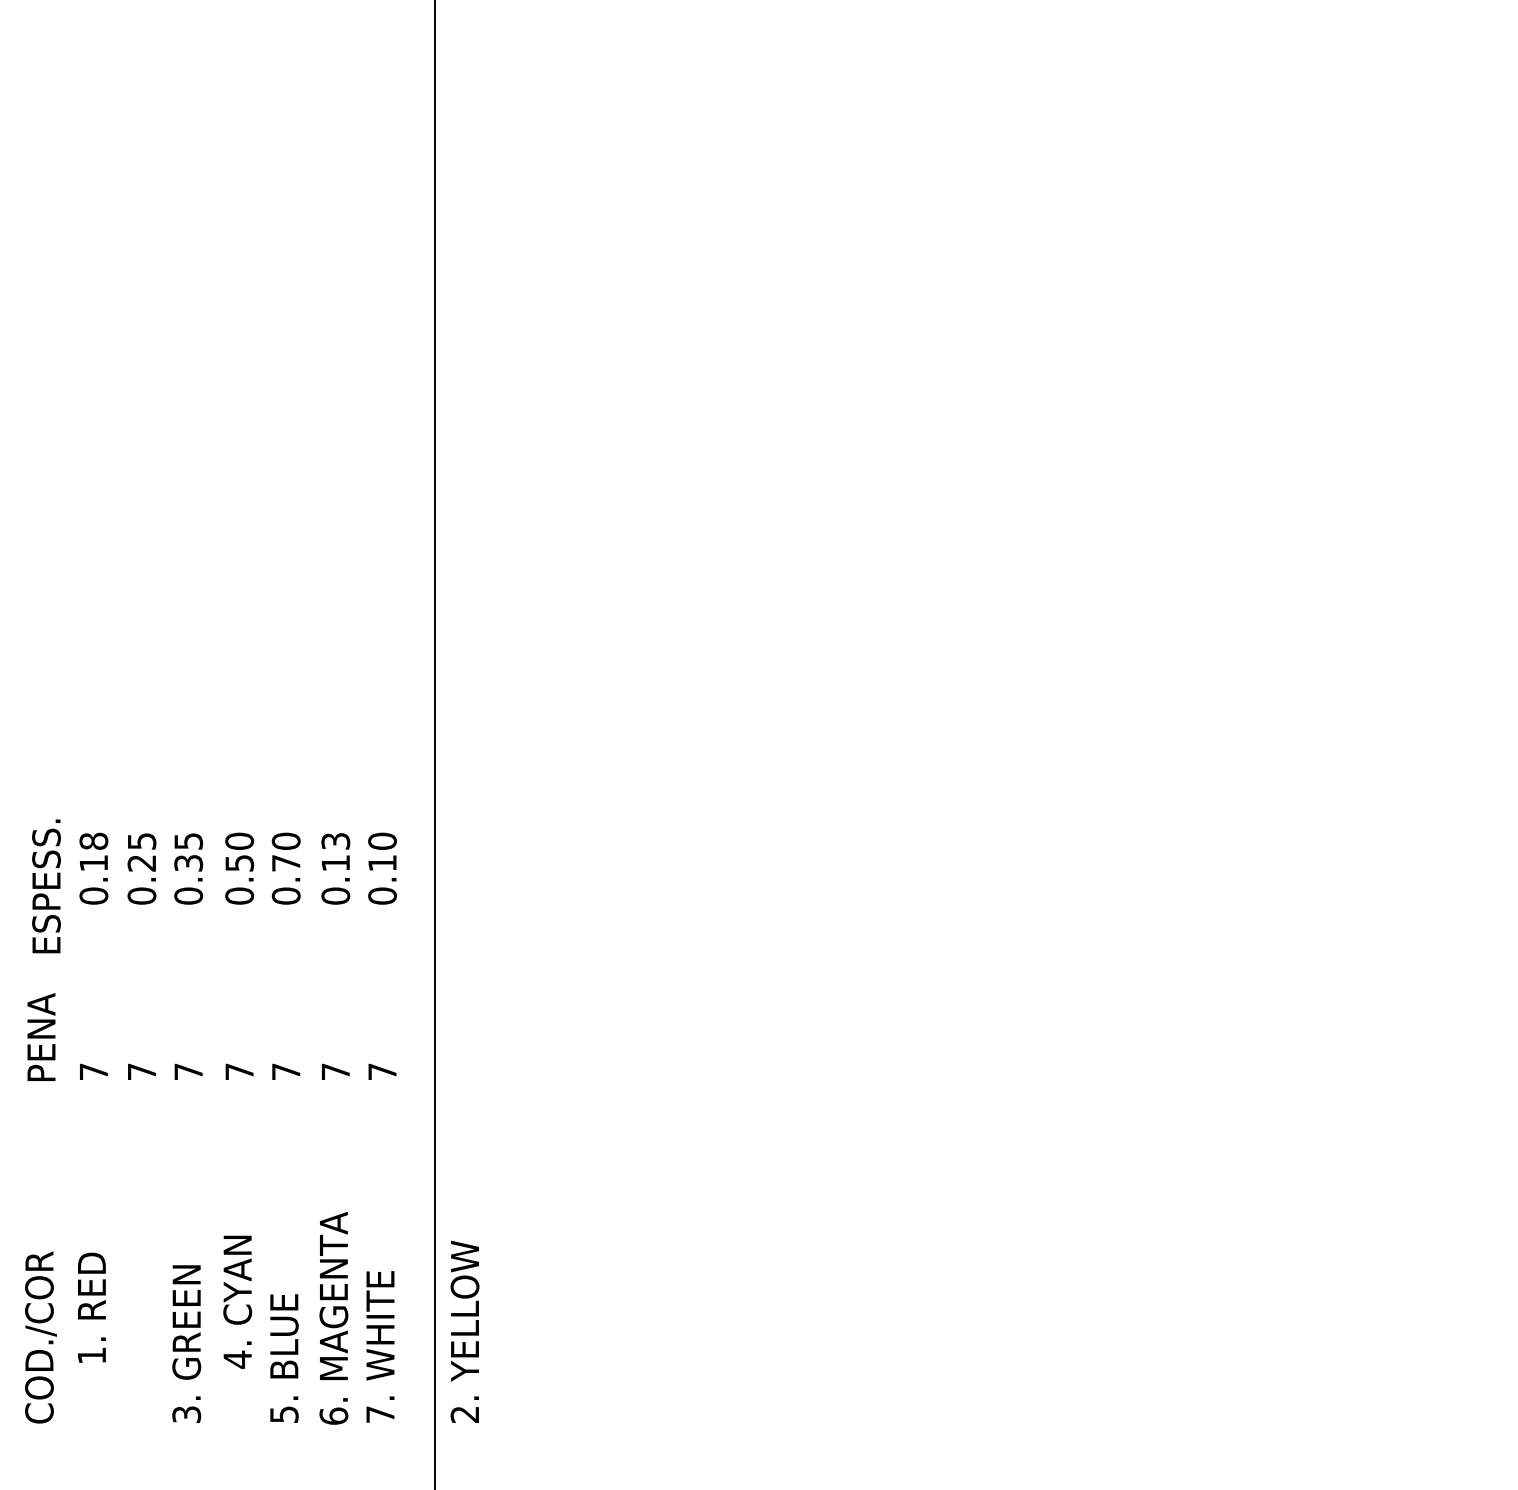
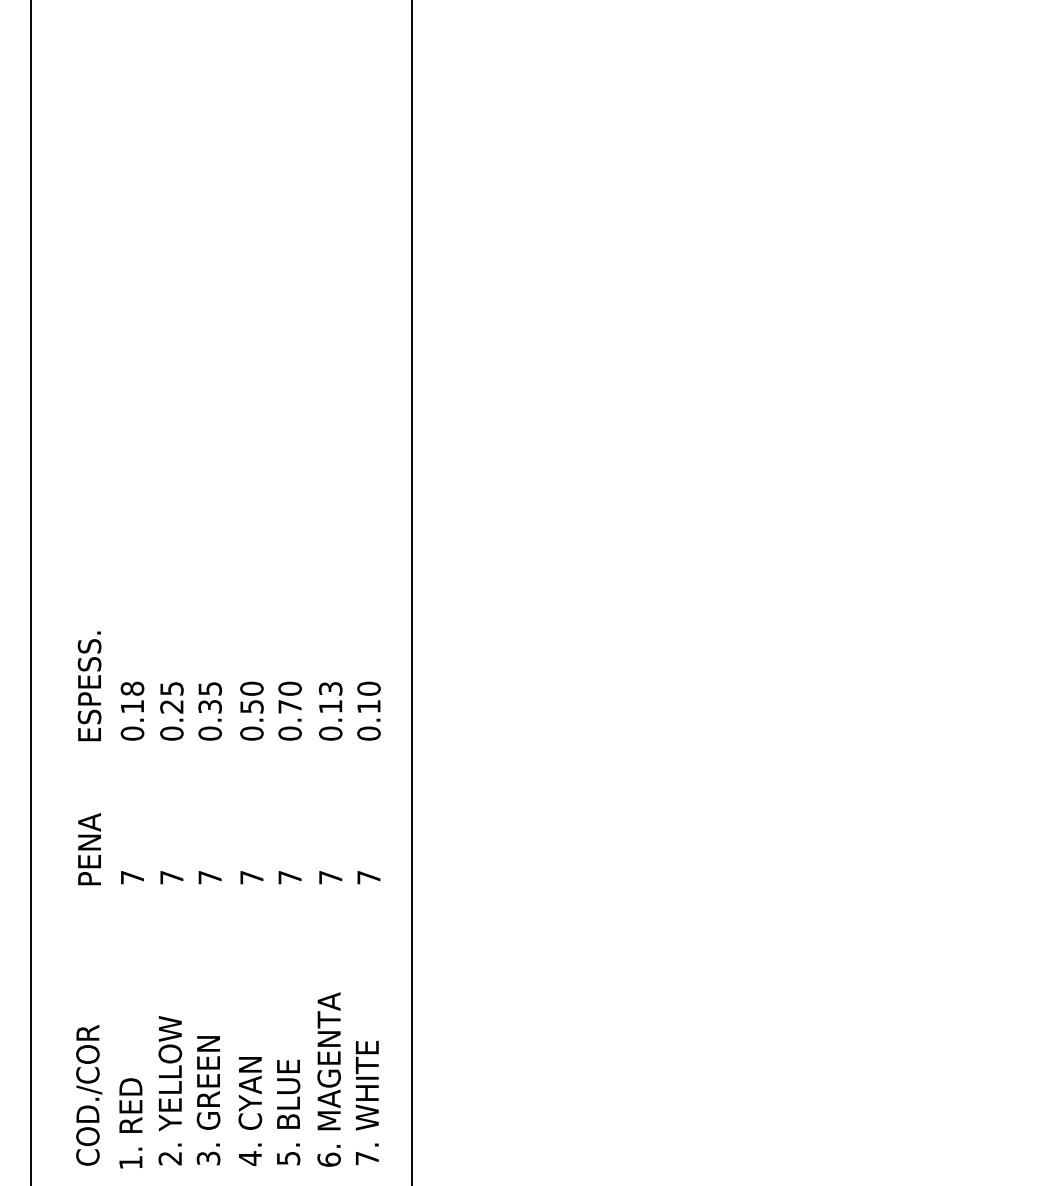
text: (46, 886) -> (89, 686), moved
text: (237, 1301) -> (250, 1110), moved
text: (91, 1307) -> (130, 1123), moved
text: (464, 1331) -> (169, 1090), moved

